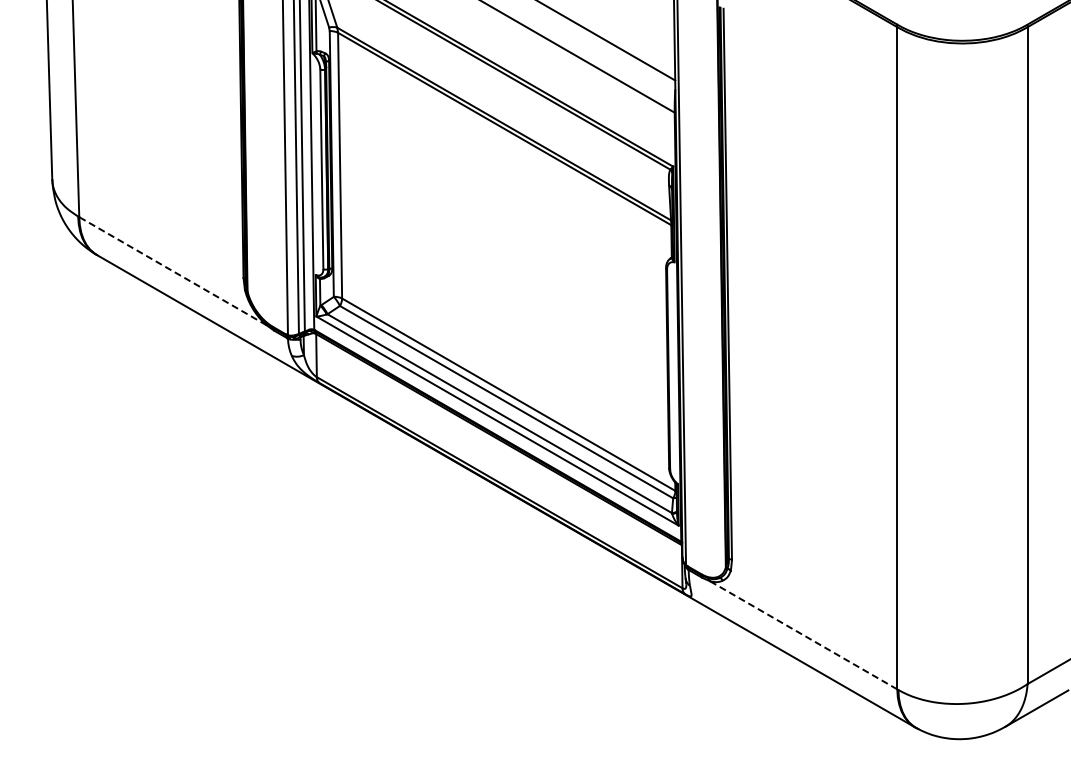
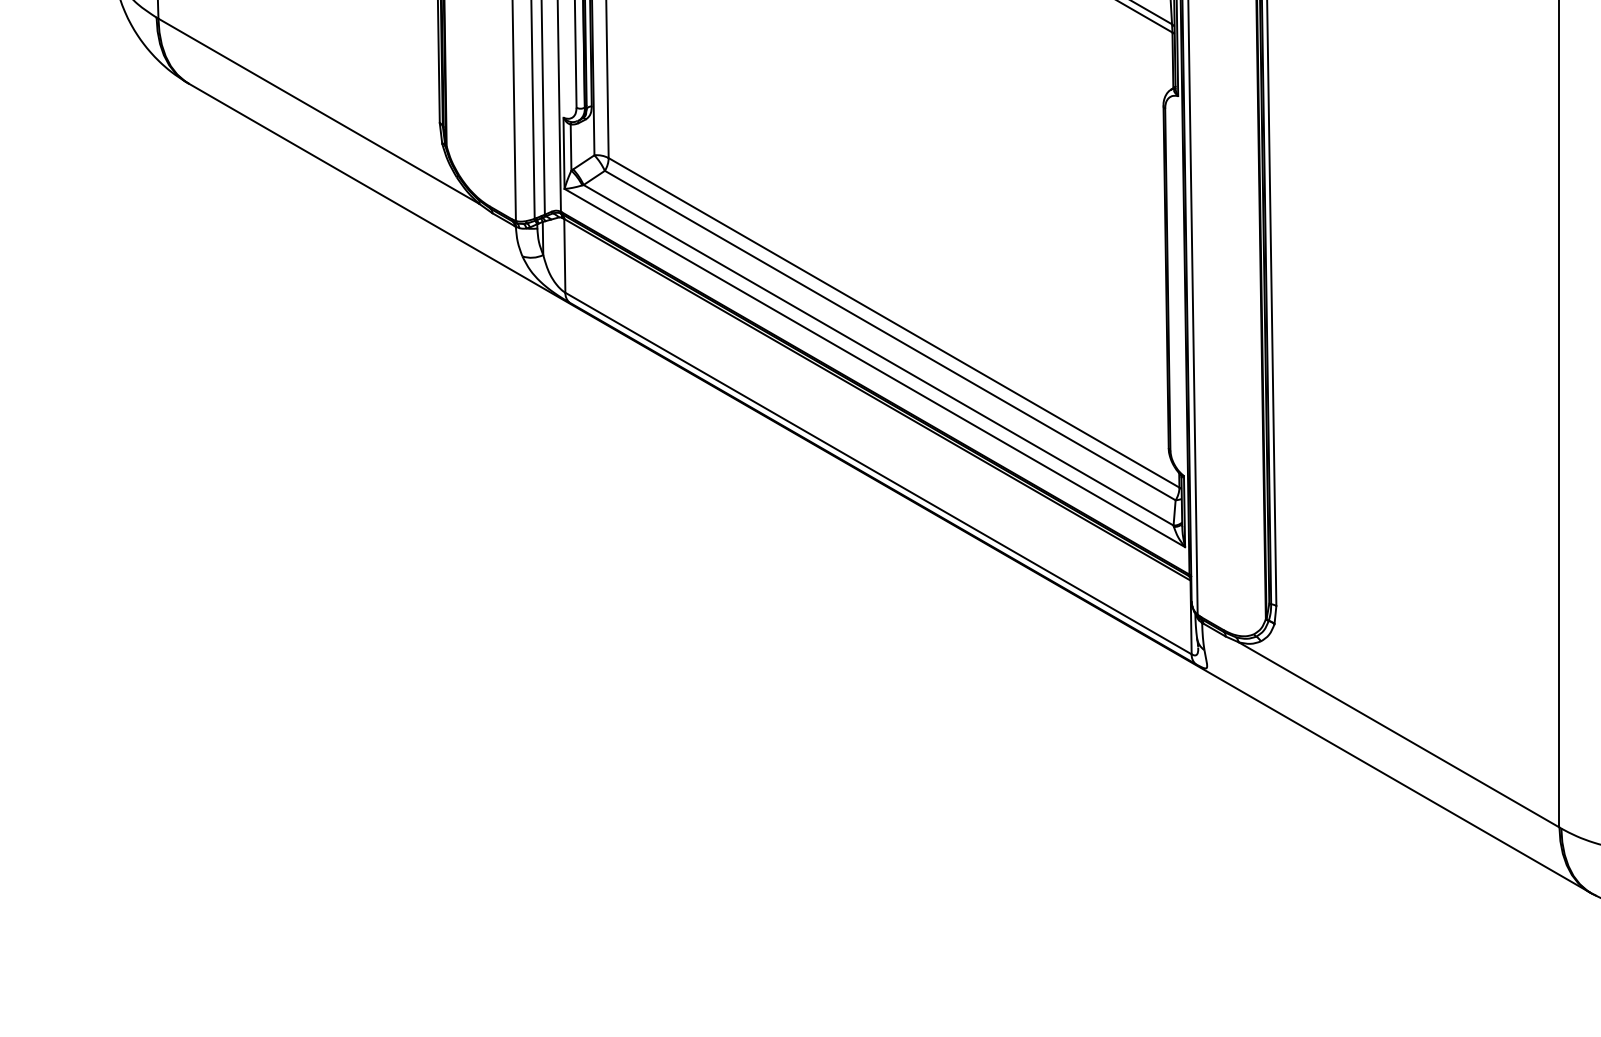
line: (172, 270) -> (318, 110), dashed -> solid
line: (803, 635) -> (1398, 735), dashed -> solid

